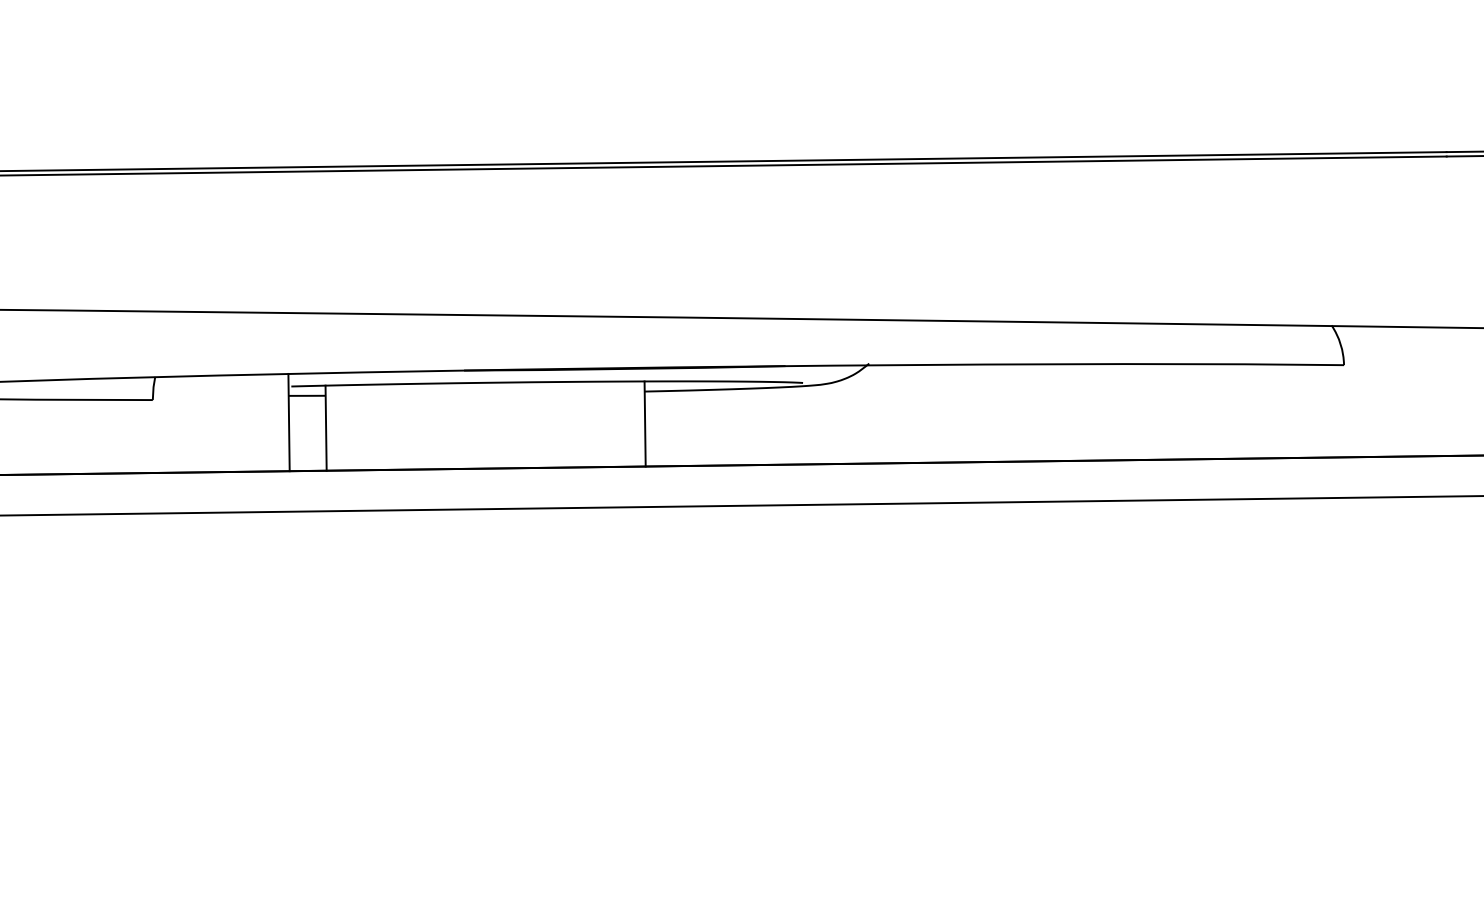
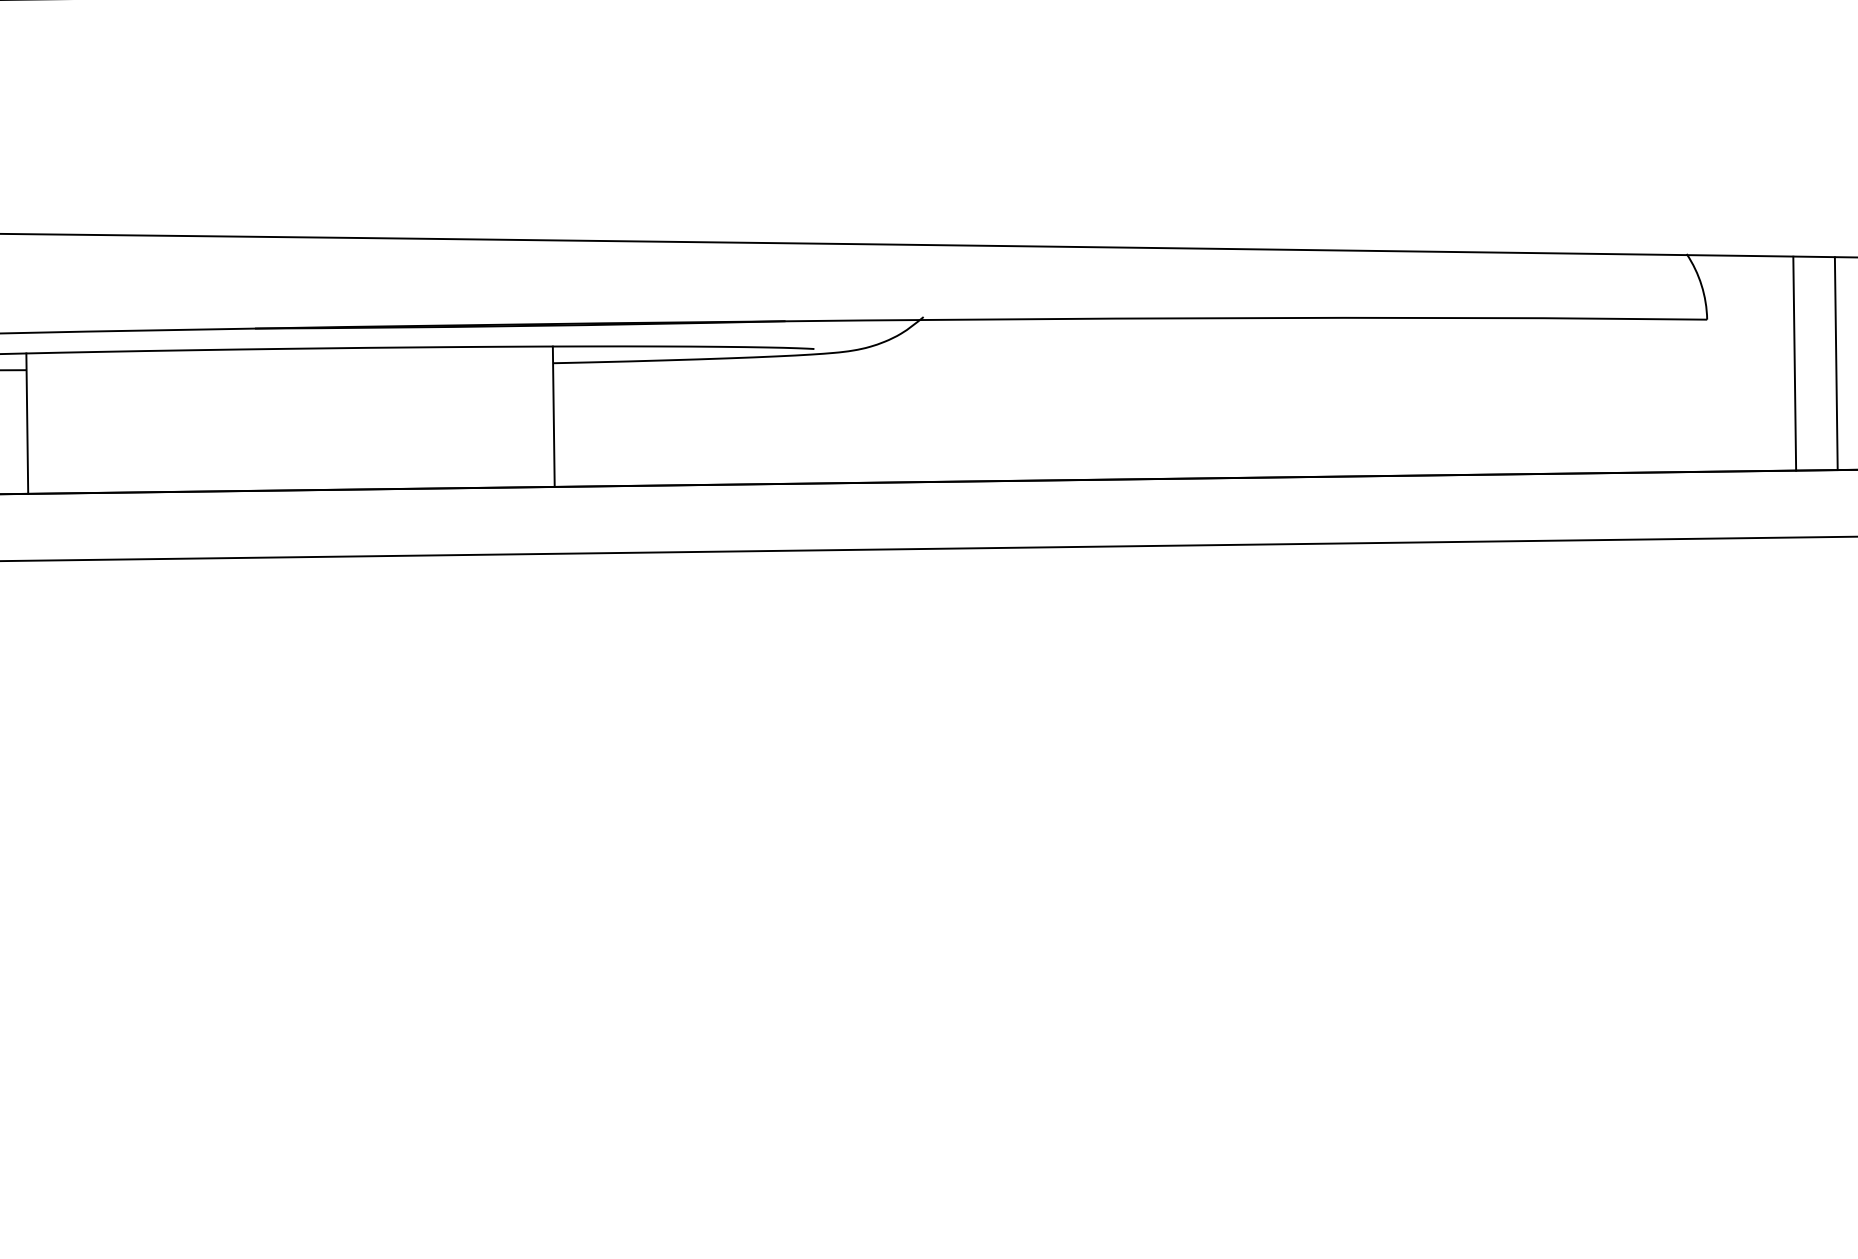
line: (1396, 391) -> (1793, 363), added
line: (1422, 391) -> (1836, 363), added

